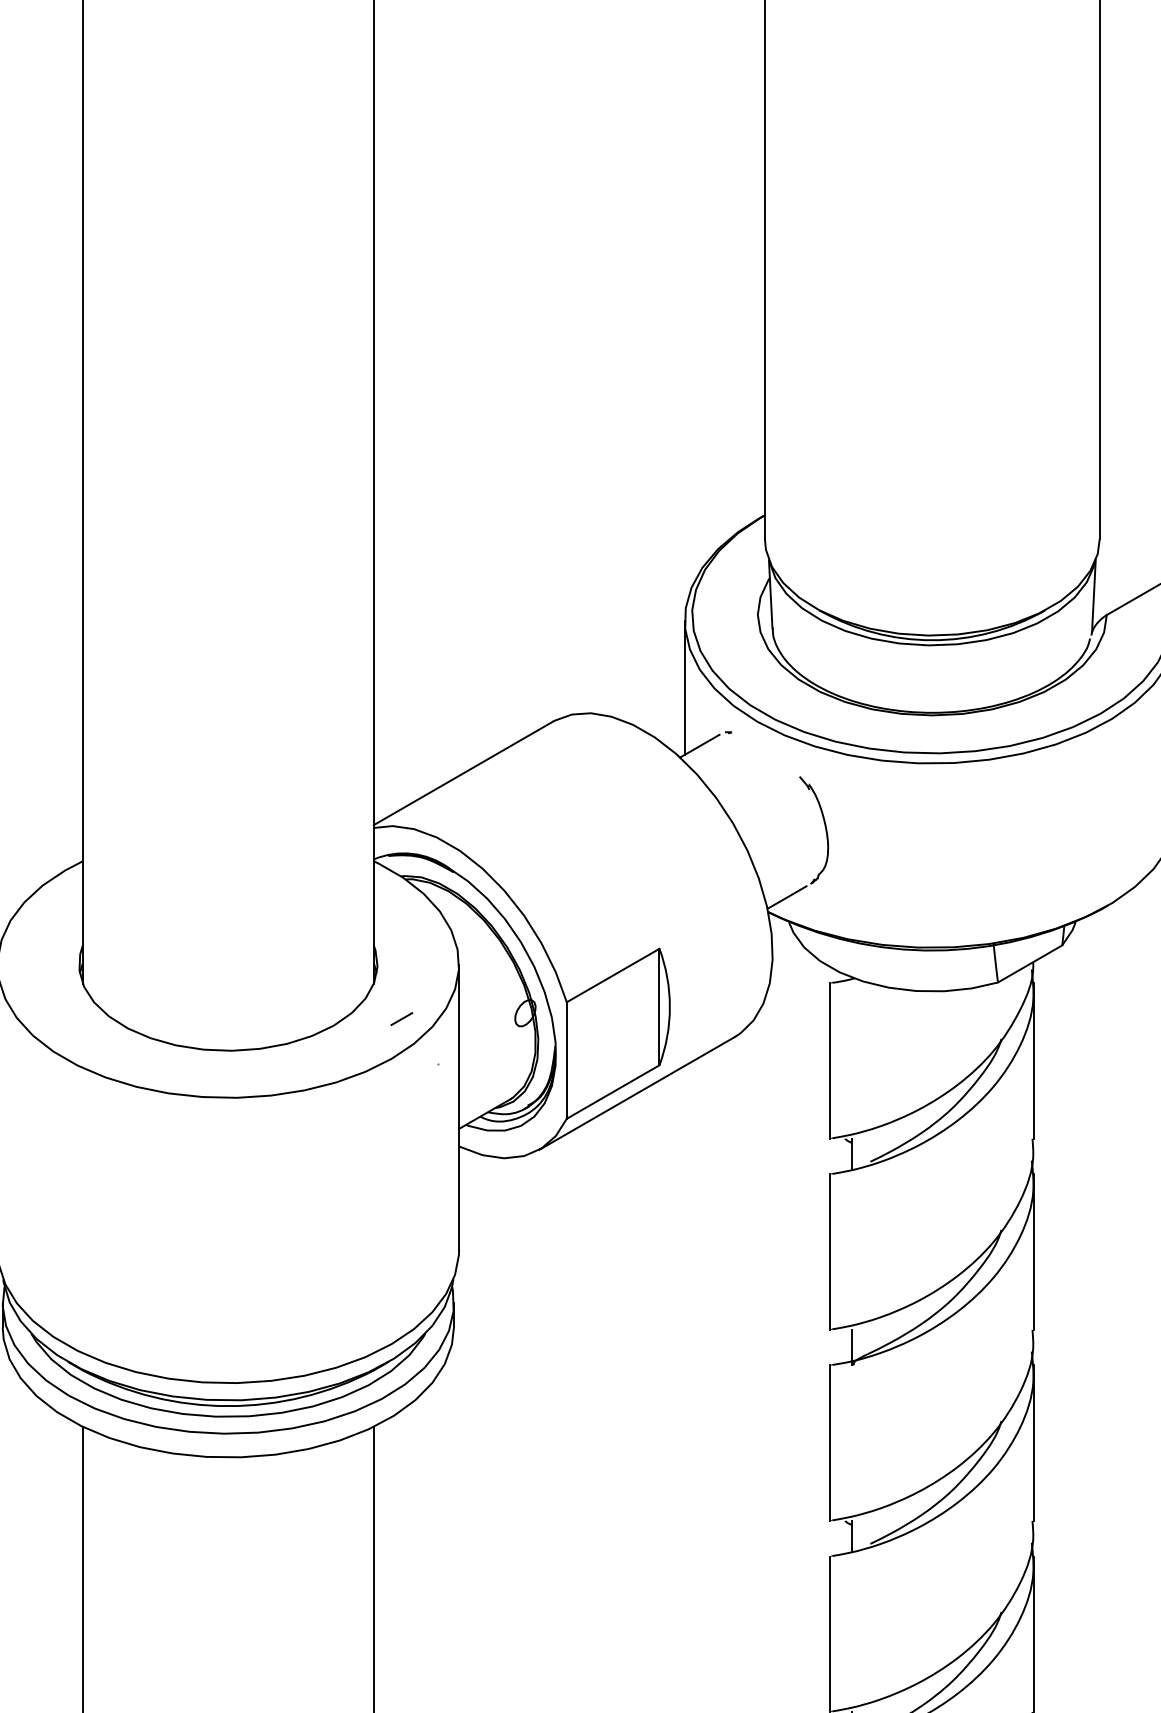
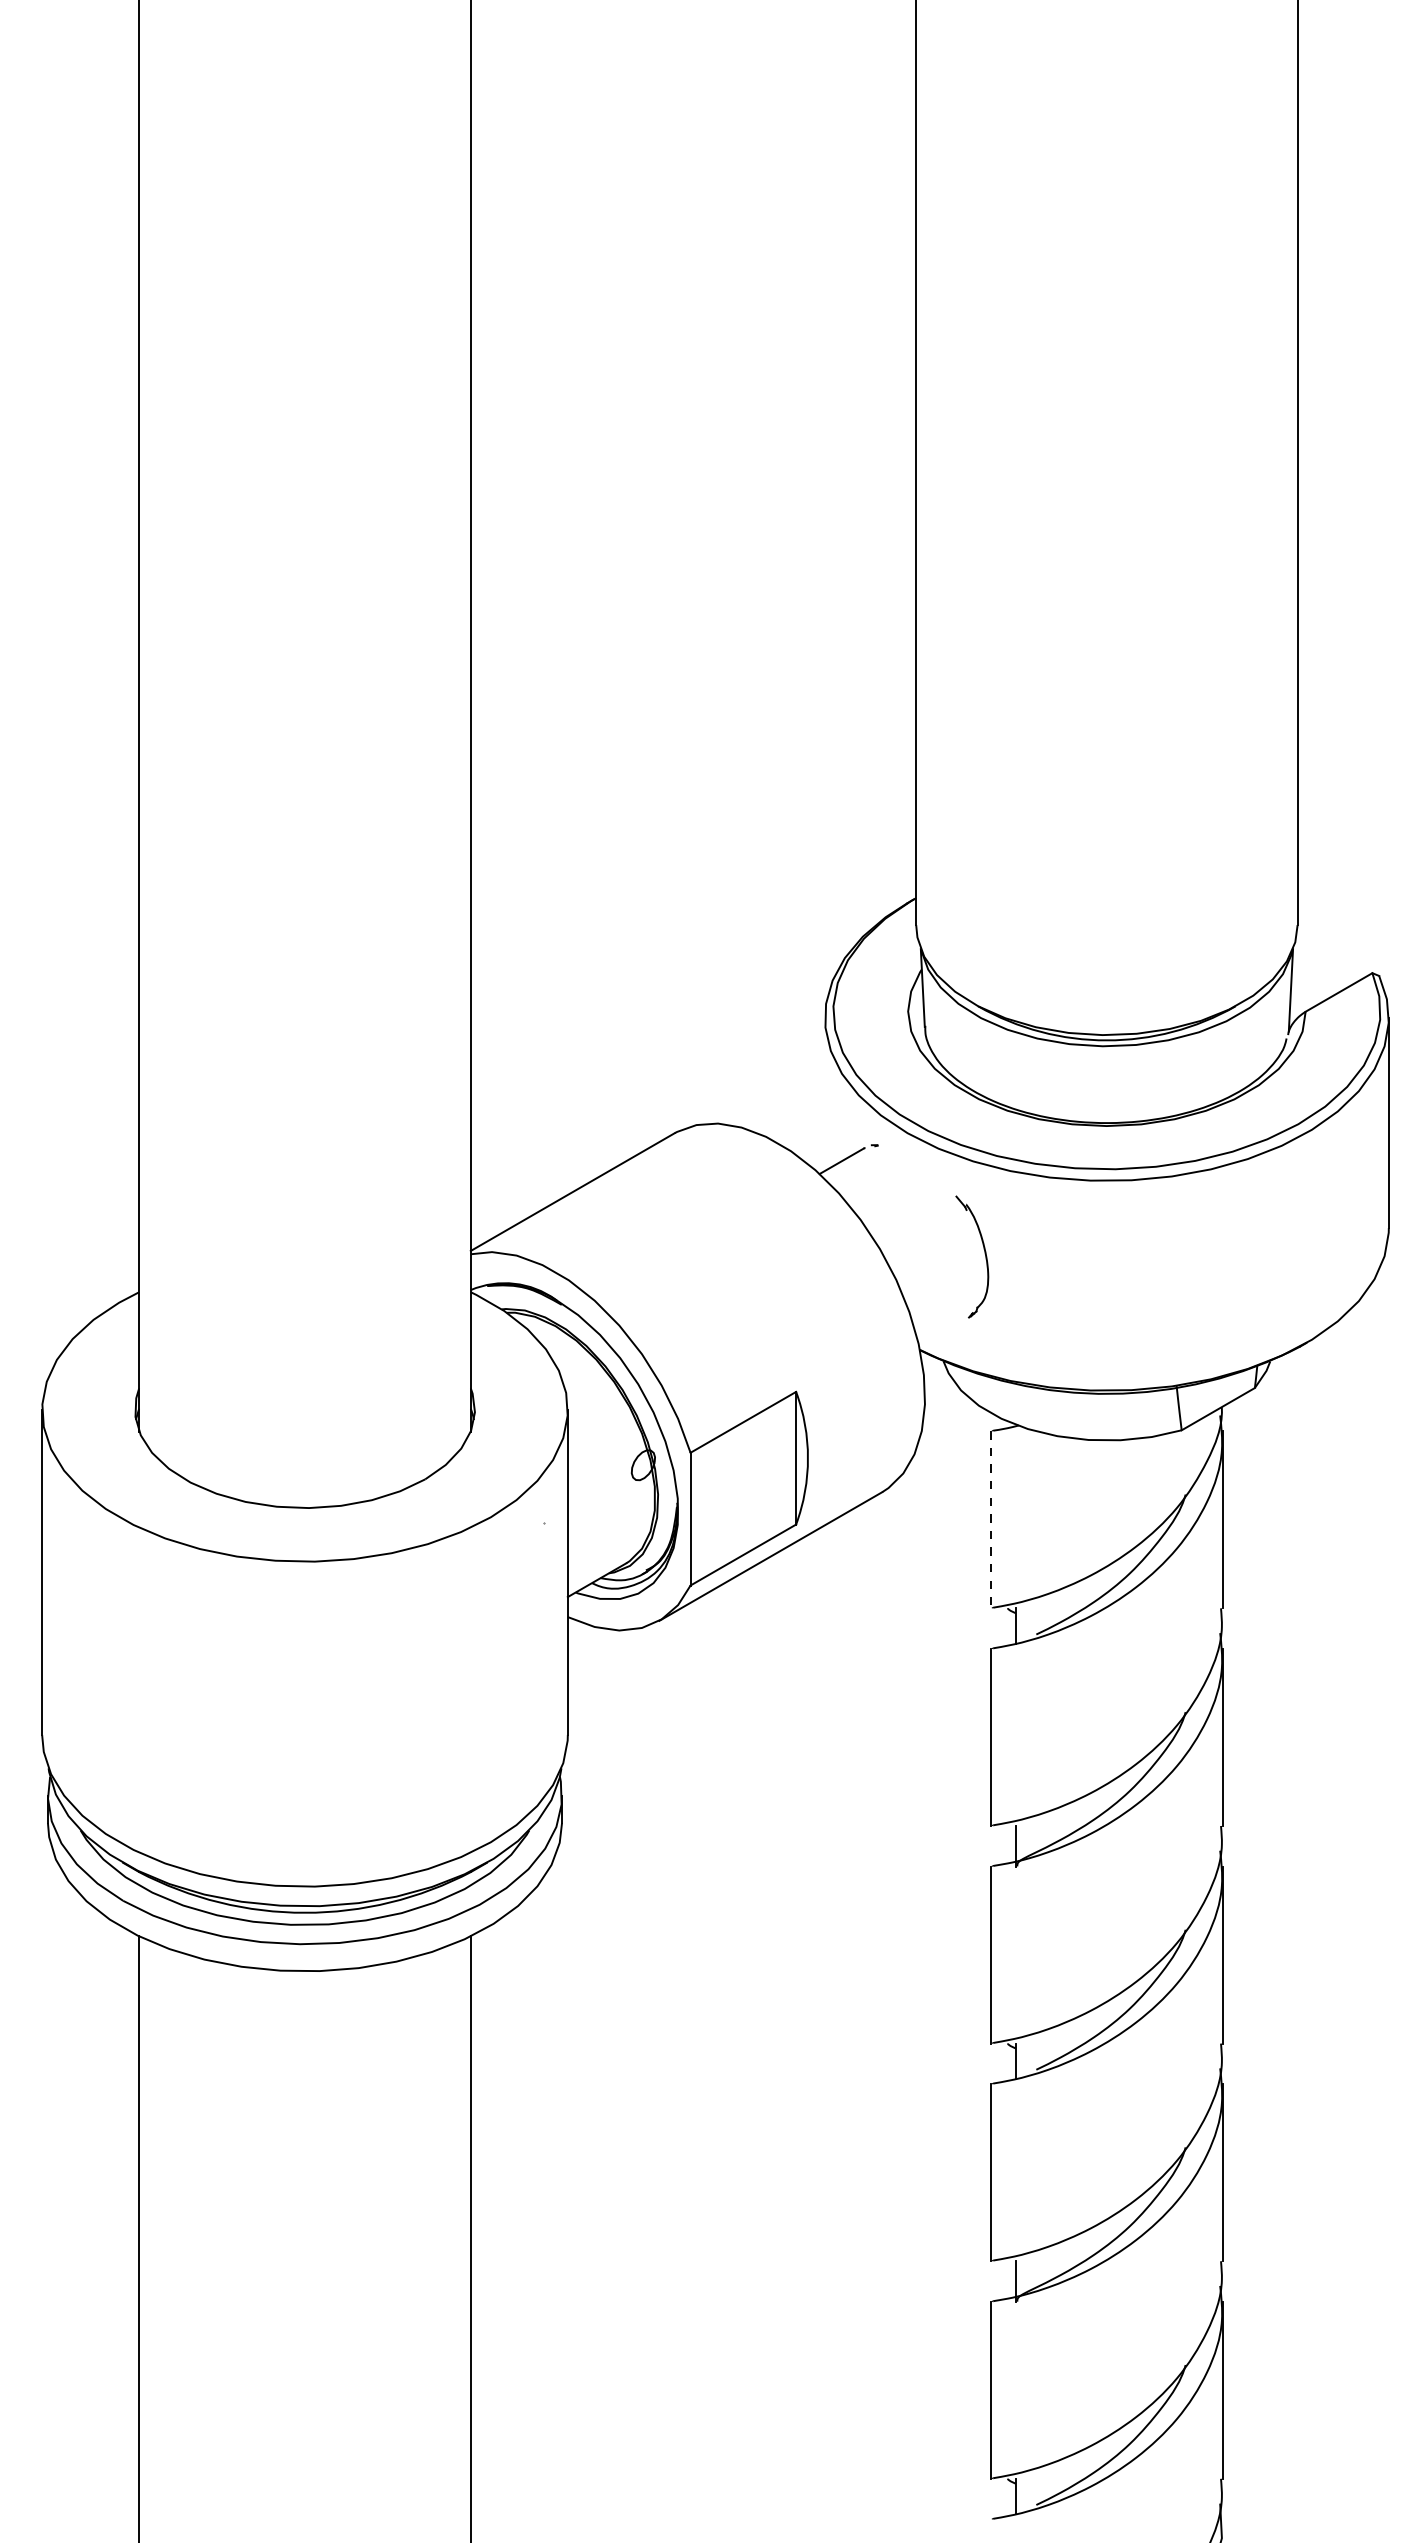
line: (684, 687) -> (824, 1094), removed
line: (787, 897) -> (941, 1333), removed
line: (401, 1018) -> (502, 1471), removed
line: (830, 1060) -> (990, 1519), solid -> dashed

